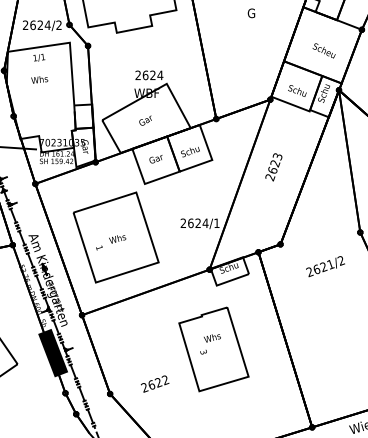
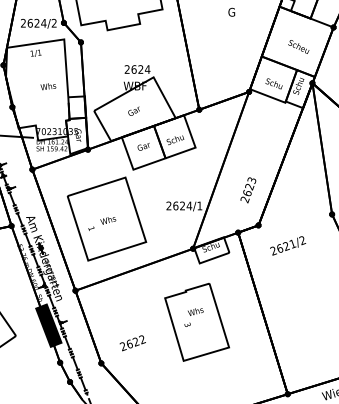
text: (39, 79) -> (48, 86), moved
text: (273, 167) -> (248, 190), moved
text: (326, 266) -> (288, 245), moved
text: (154, 384) -> (132, 343), moved

